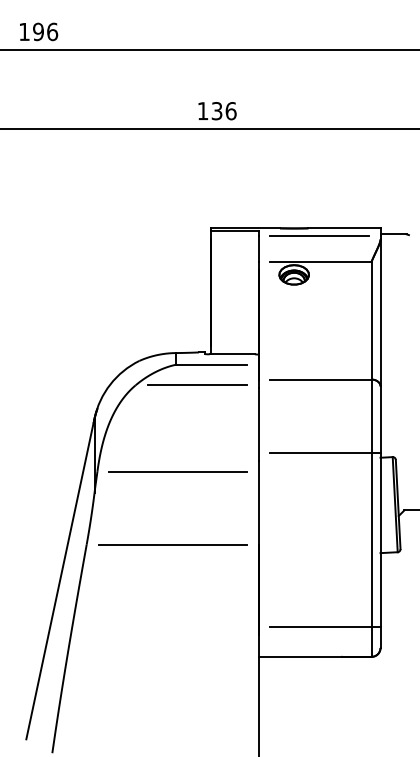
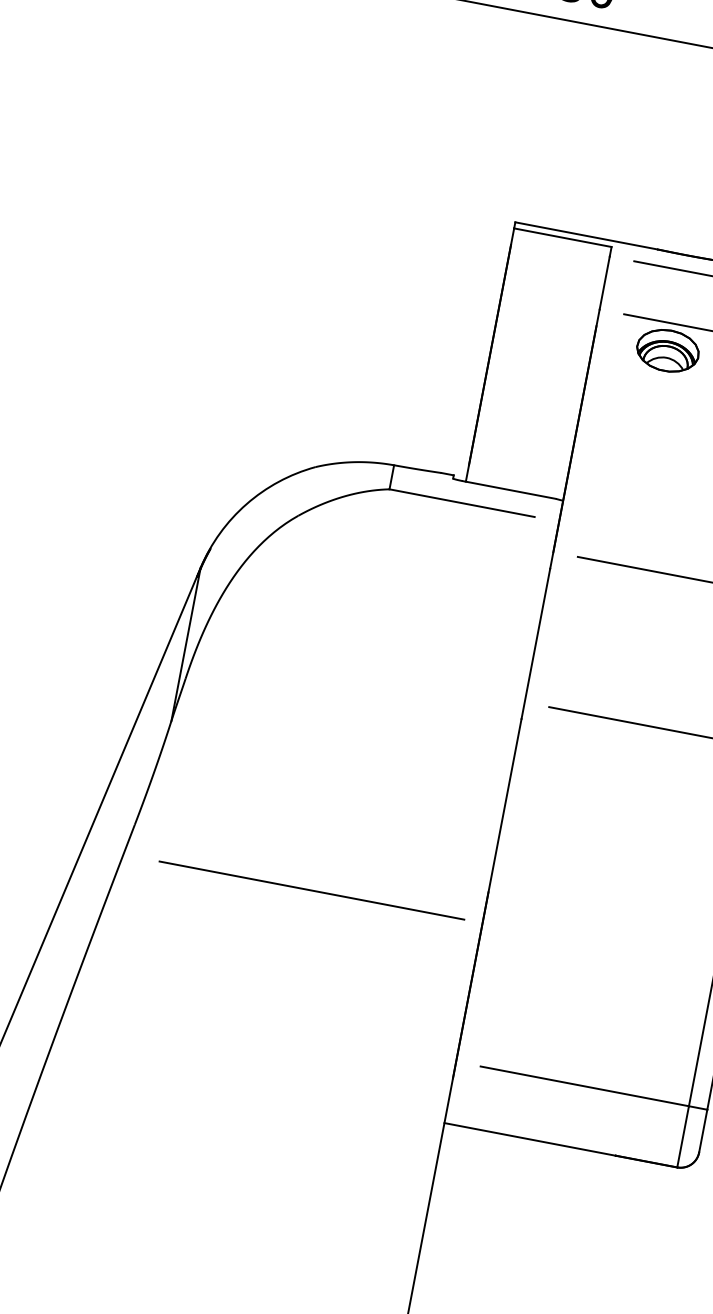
line: (196, 385) -> (423, 540), removed
line: (177, 471) -> (350, 709), removed
line: (172, 544) -> (311, 889), moved

